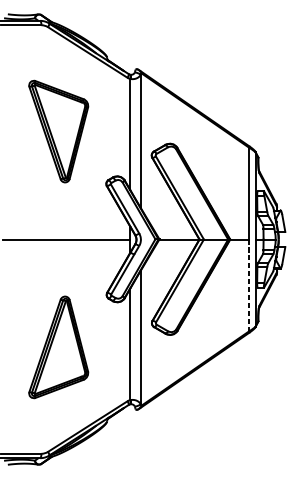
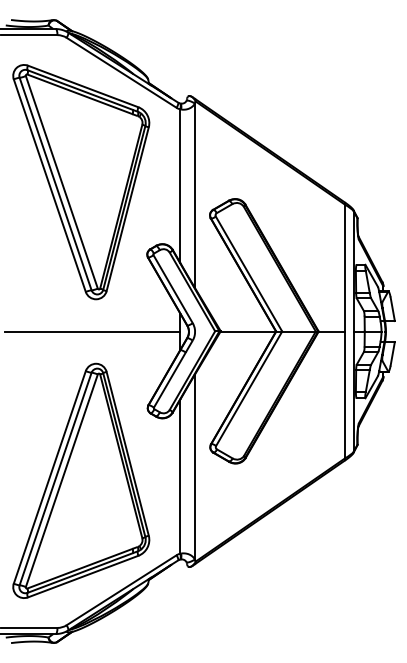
part: (58, 131) -> (81, 182), size x1.67
line: (248, 285) -> (344, 395), dashed -> solid
part: (58, 347) -> (81, 480), size x1.67

